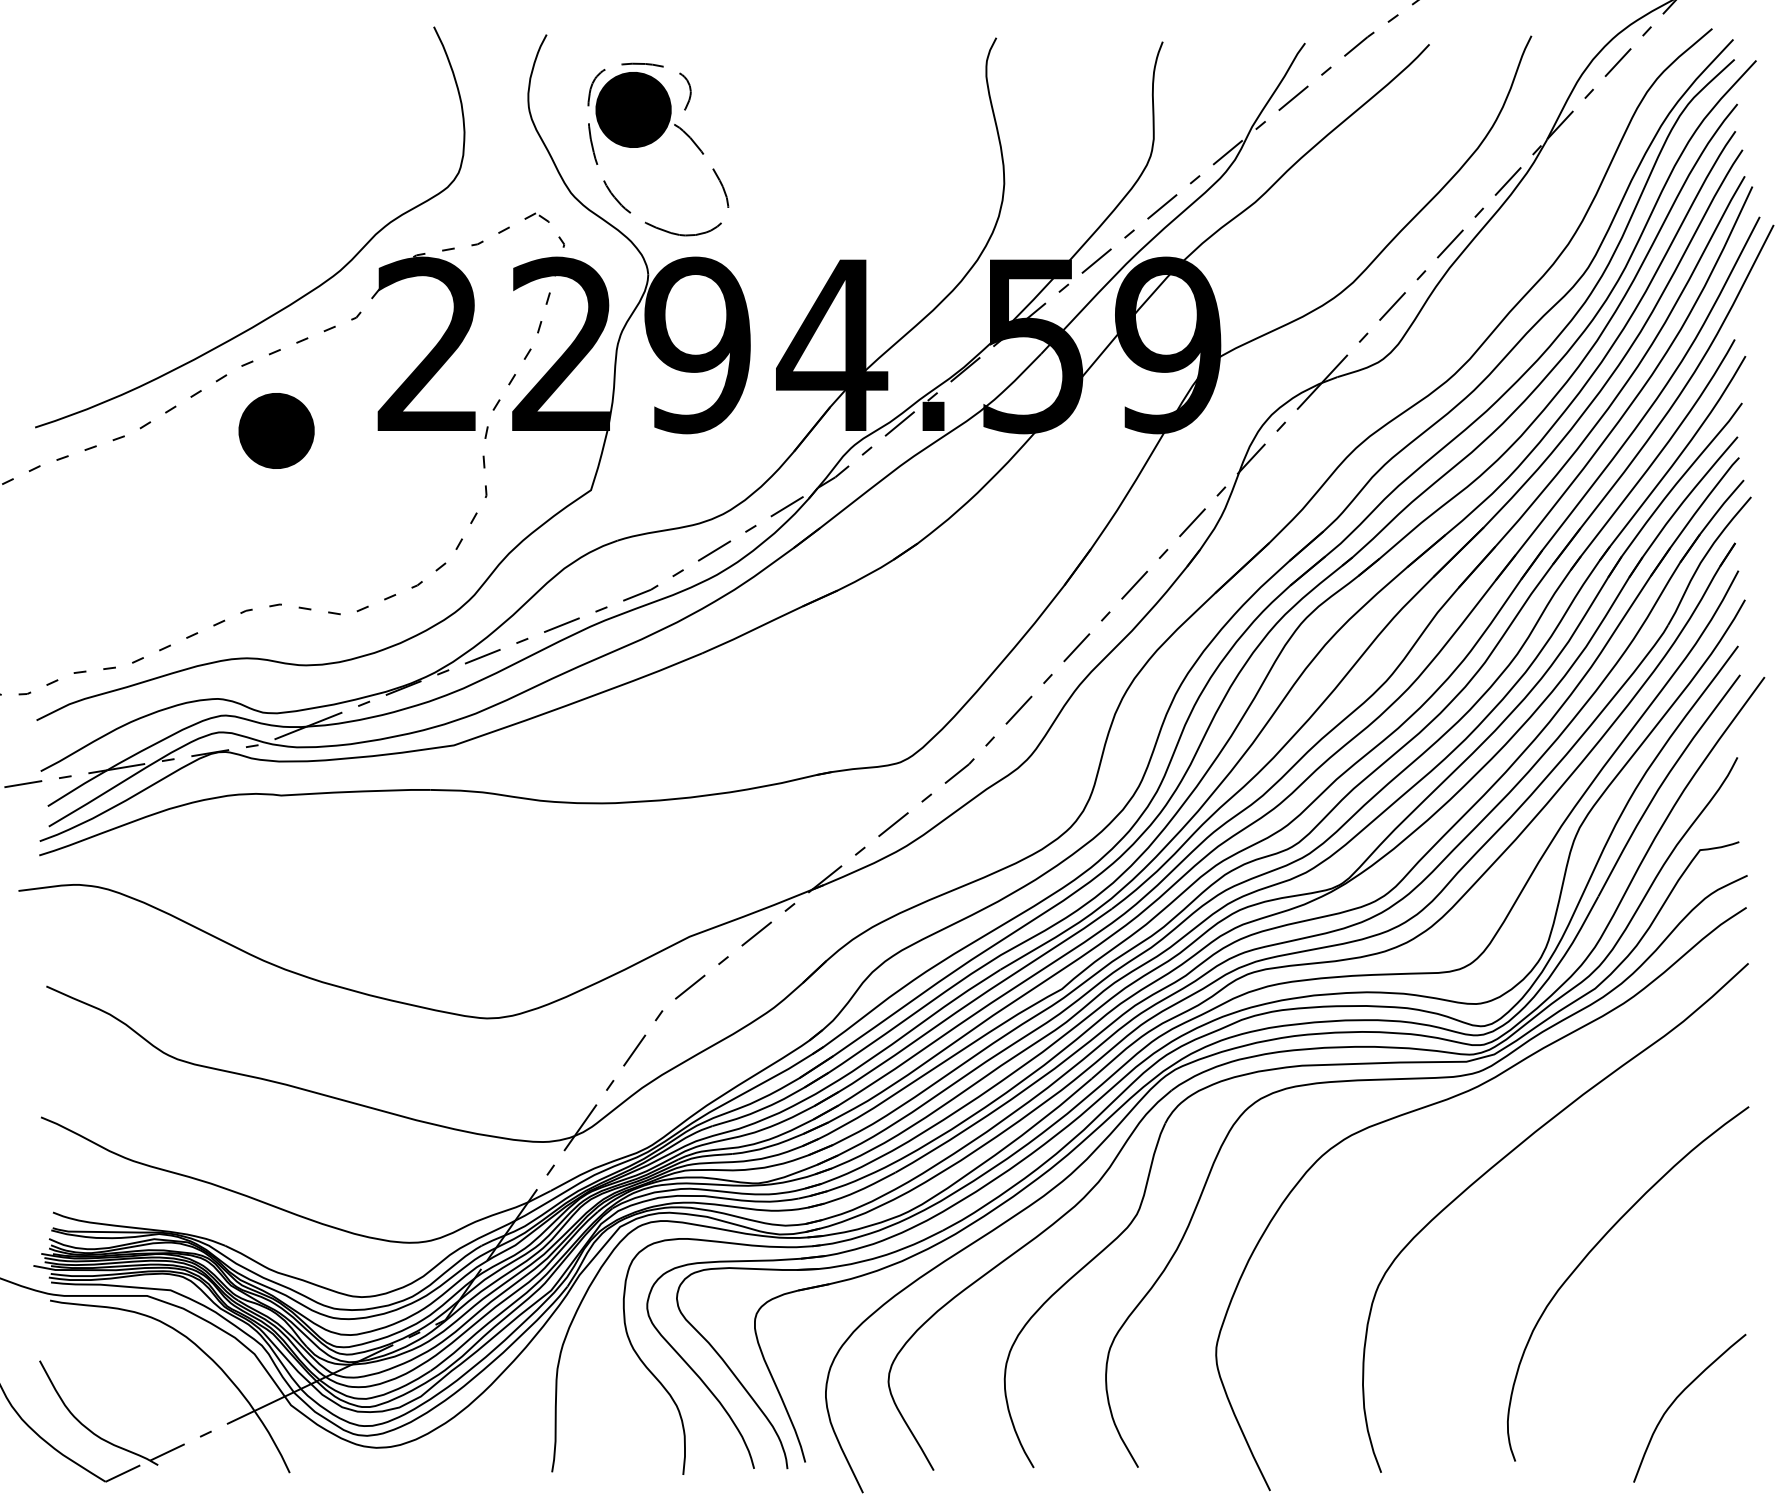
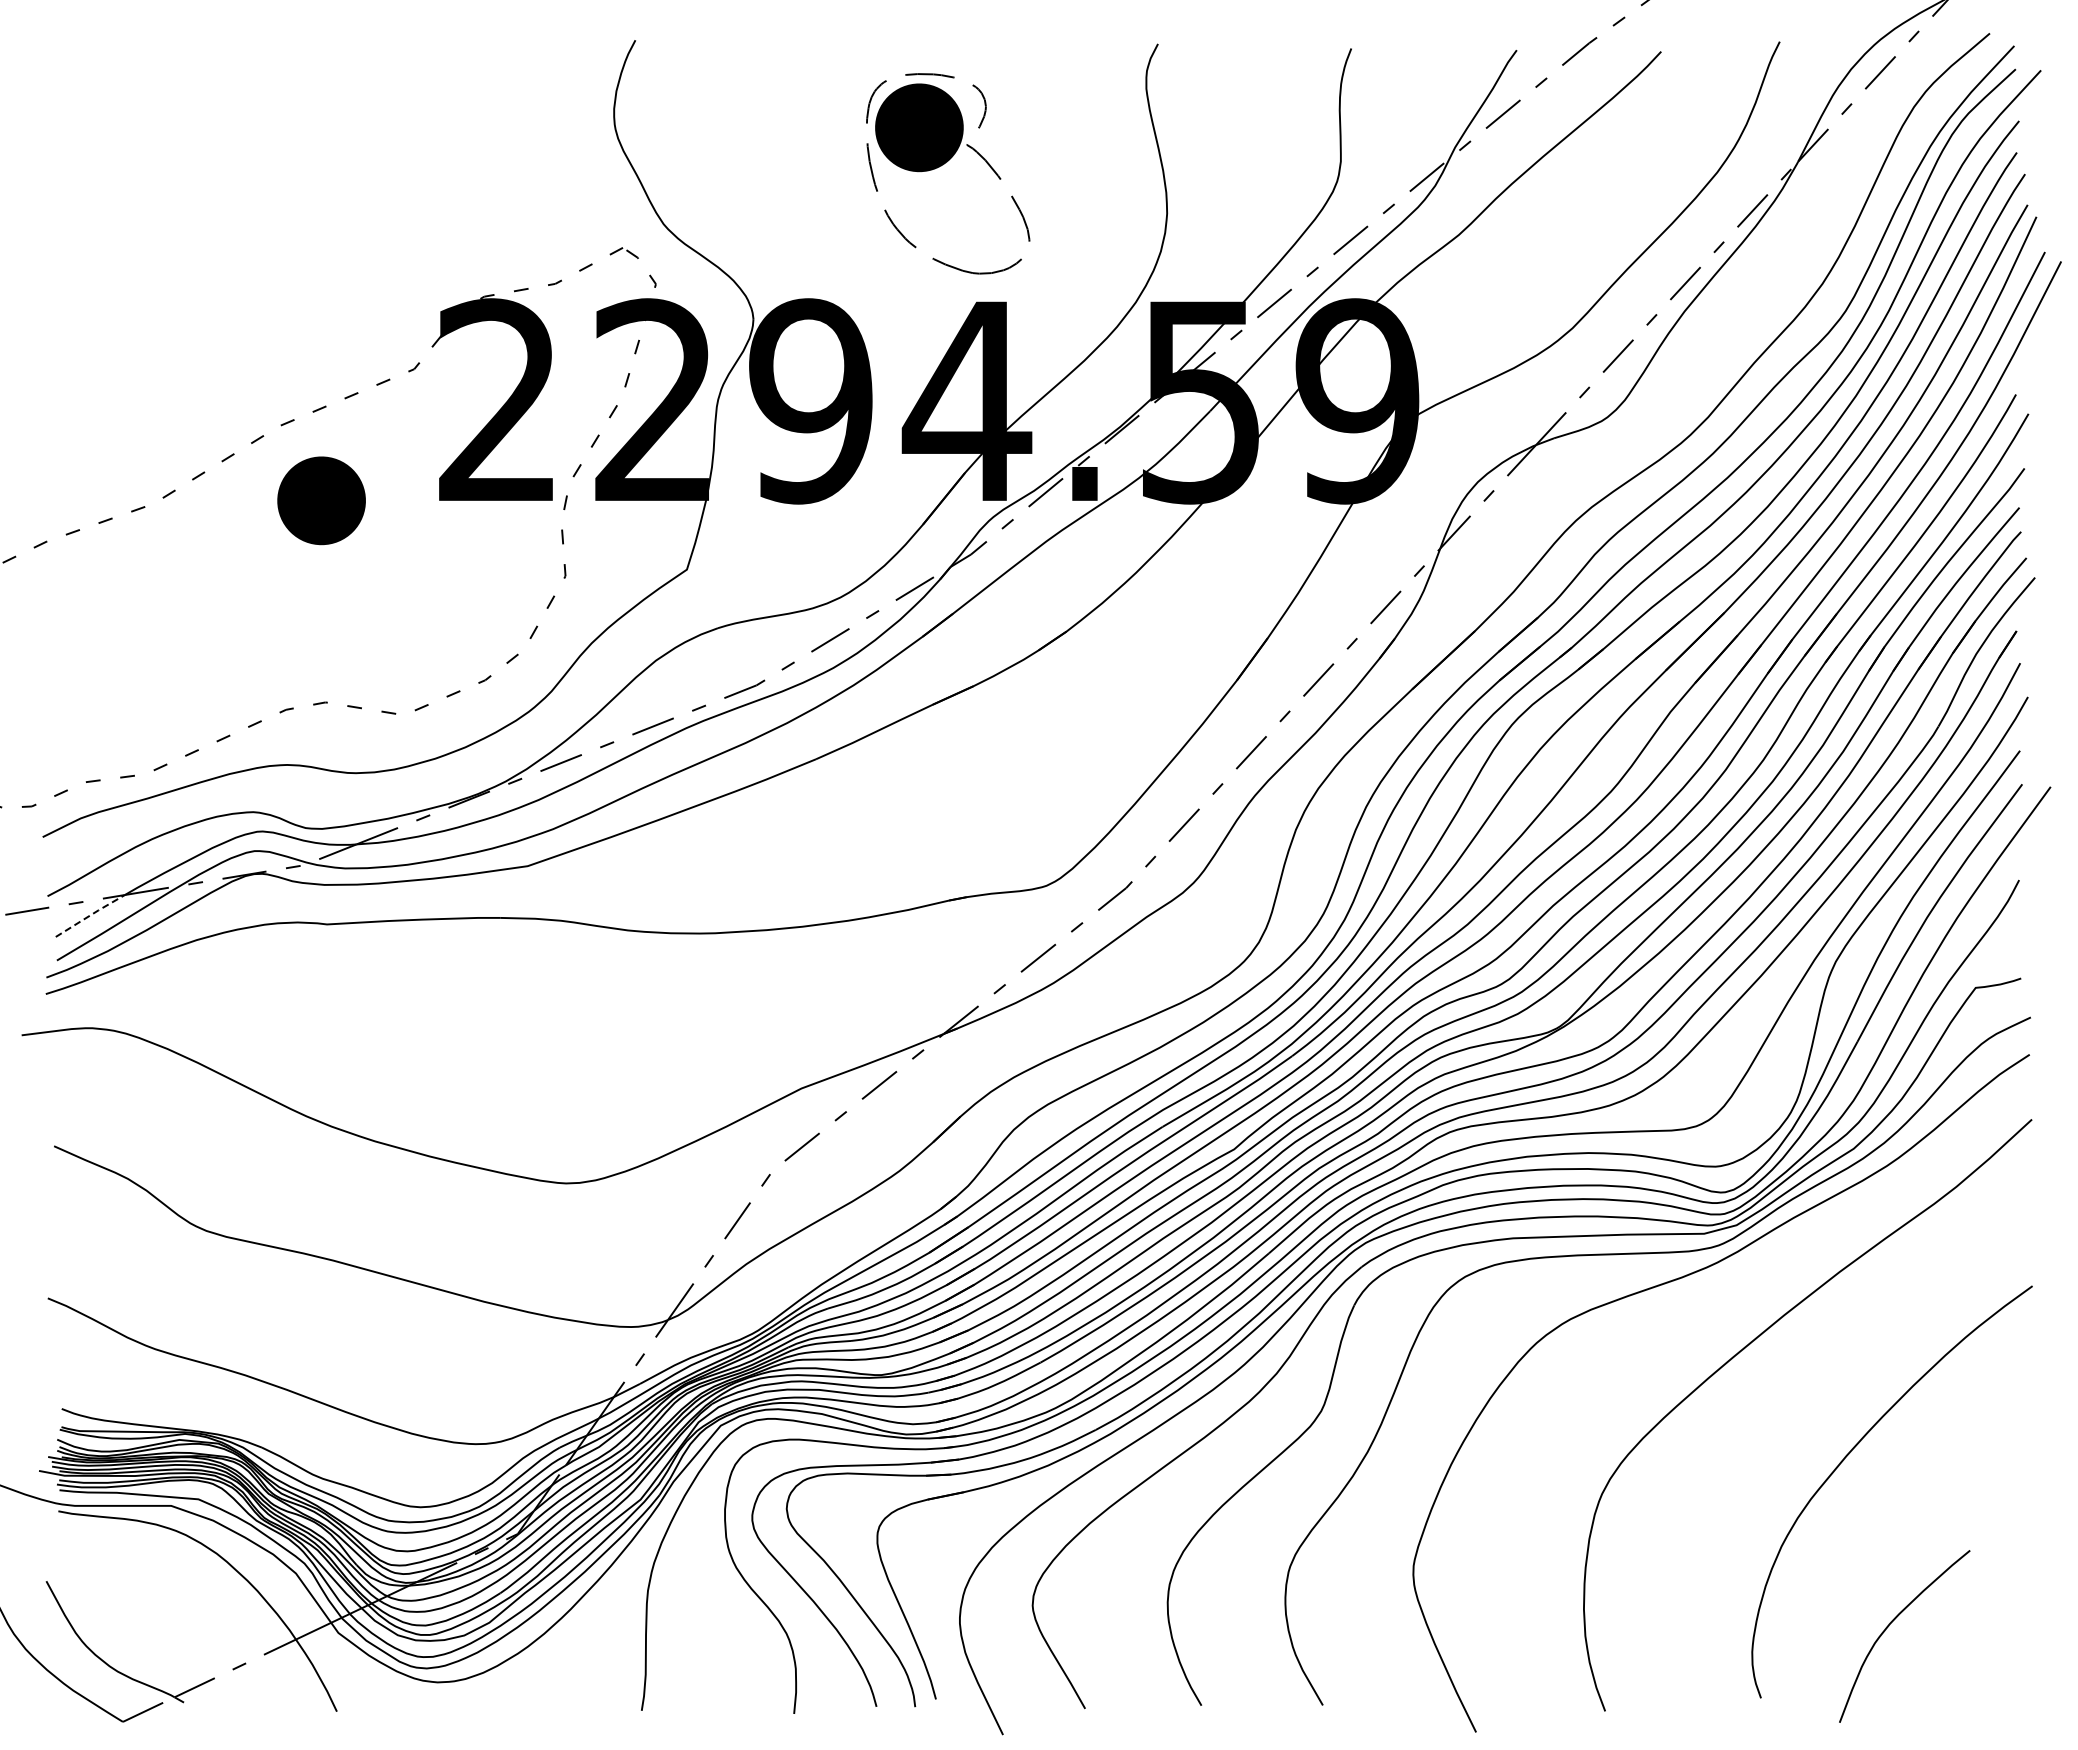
part: (655, 141) -> (944, 164), moved
curve: (296, 299) -> (344, 348), removed
line: (78, 786) -> (91, 914), solid -> dashed
curve: (1676, 1399) -> (1889, 1626), moved

